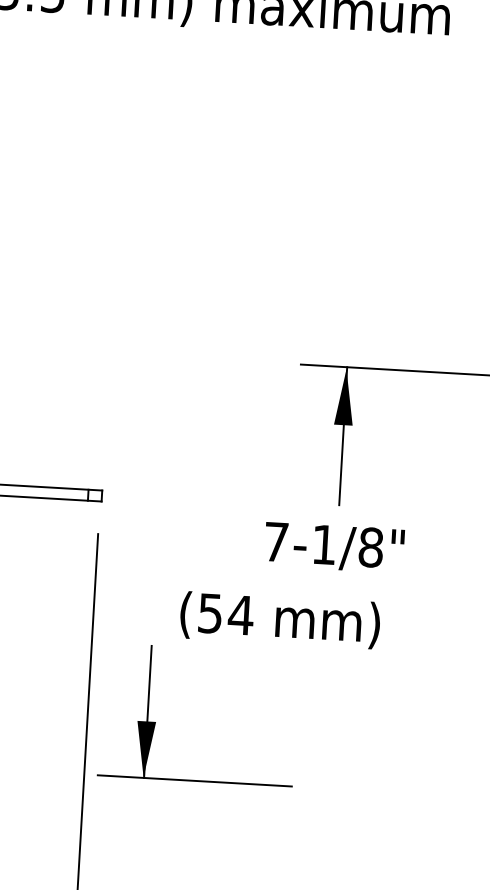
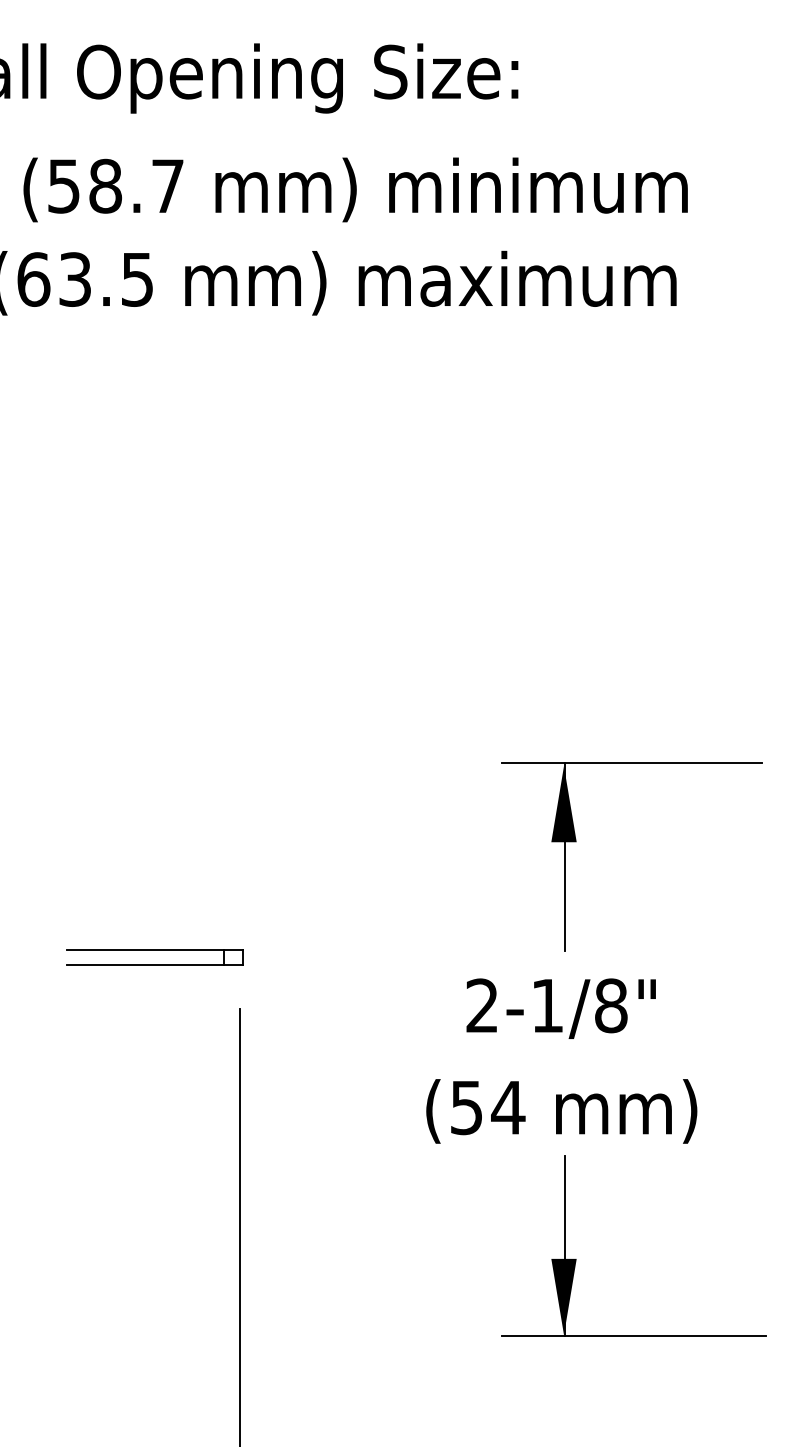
text: (275, 541) -> (481, 1005), 7-1/8" -> 2-1/8"
text: (280, 620) -> (561, 1111), moved
part: (155, 722) -> (576, 1259), moved

